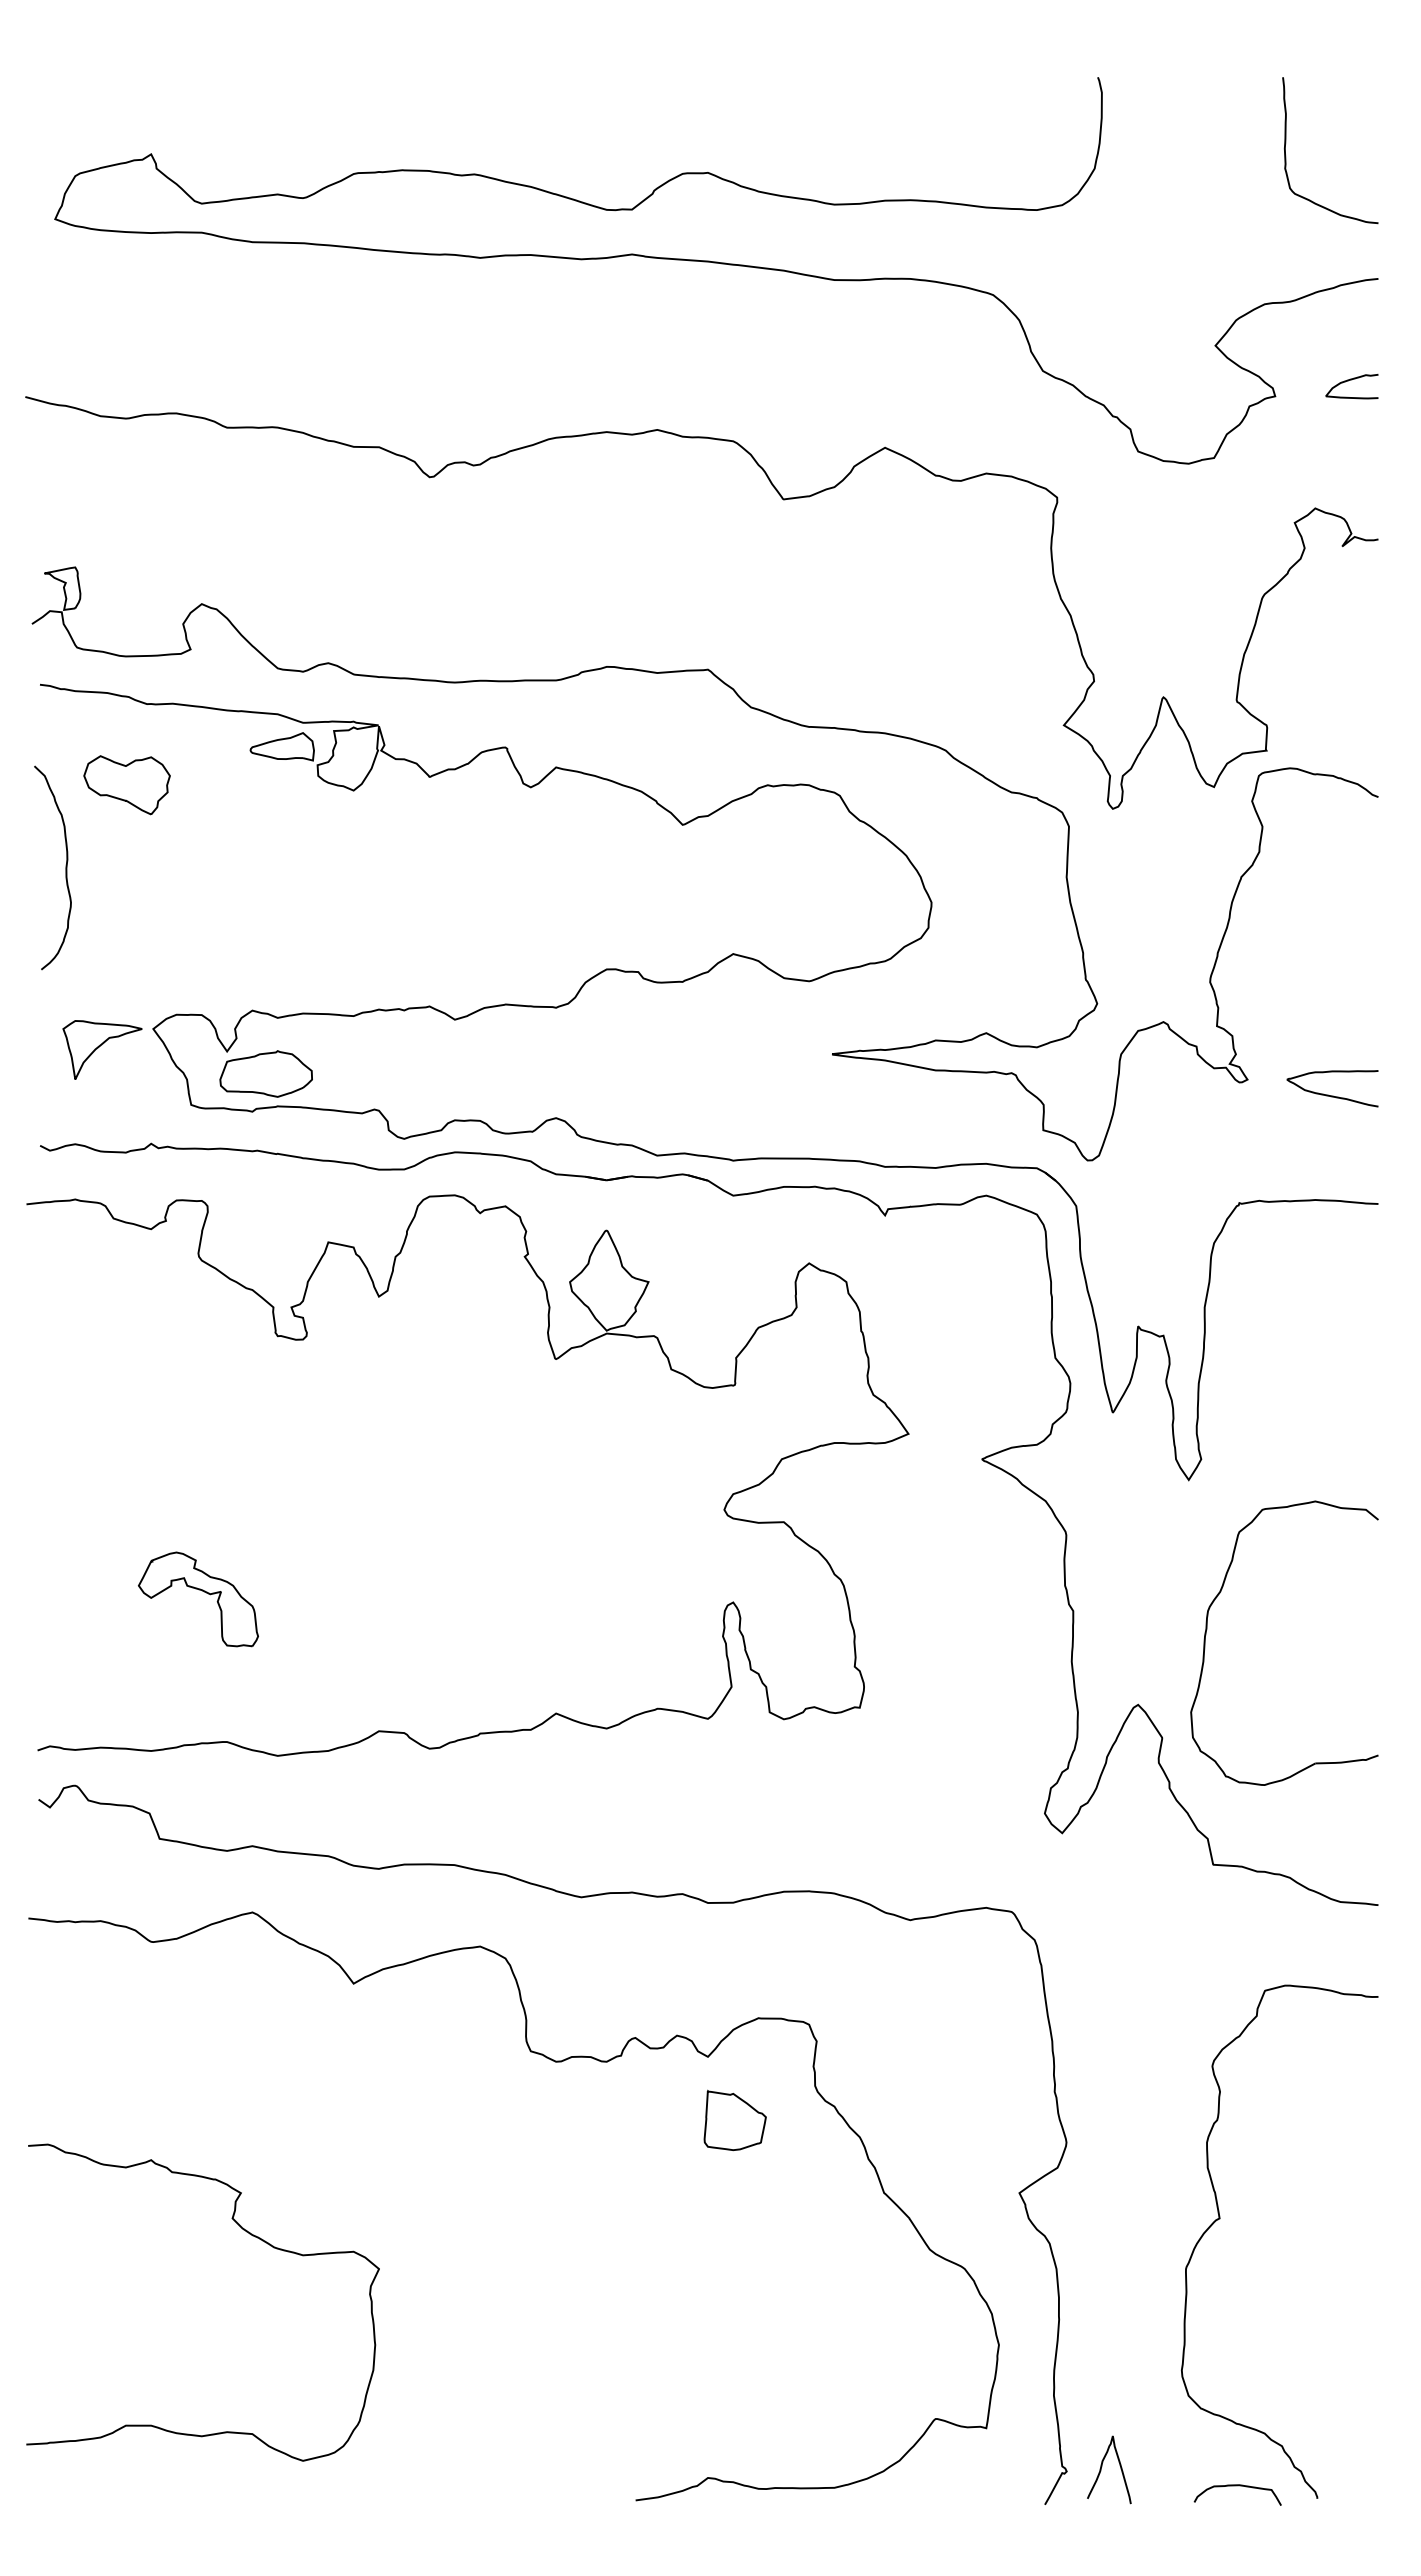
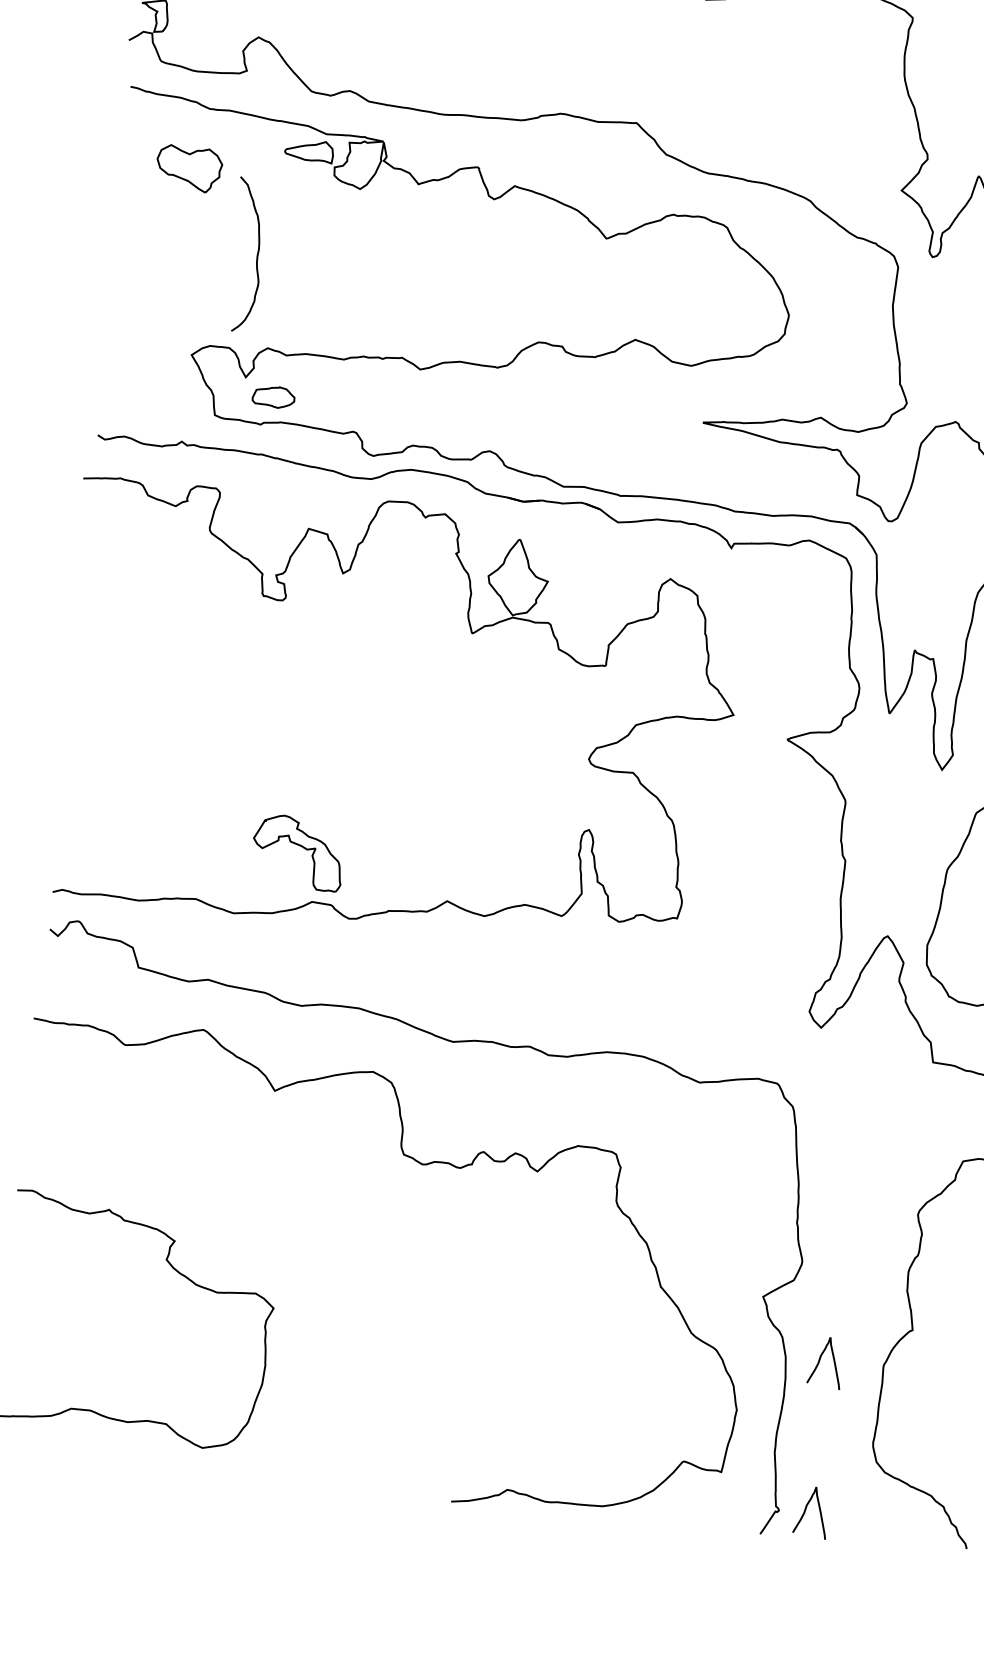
curve: (65, 867) -> (256, 255), moved
part: (102, 1049) -> (151, 366), removed
part: (265, 1073) -> (273, 396), size x0.6
part: (202, 1591) -> (301, 846), moved
part: (734, 2120) -> (552, 1221), removed
curve: (1102, 2268) -> (820, 1359), added
curve: (1237, 2486) -> (906, 1534), removed

